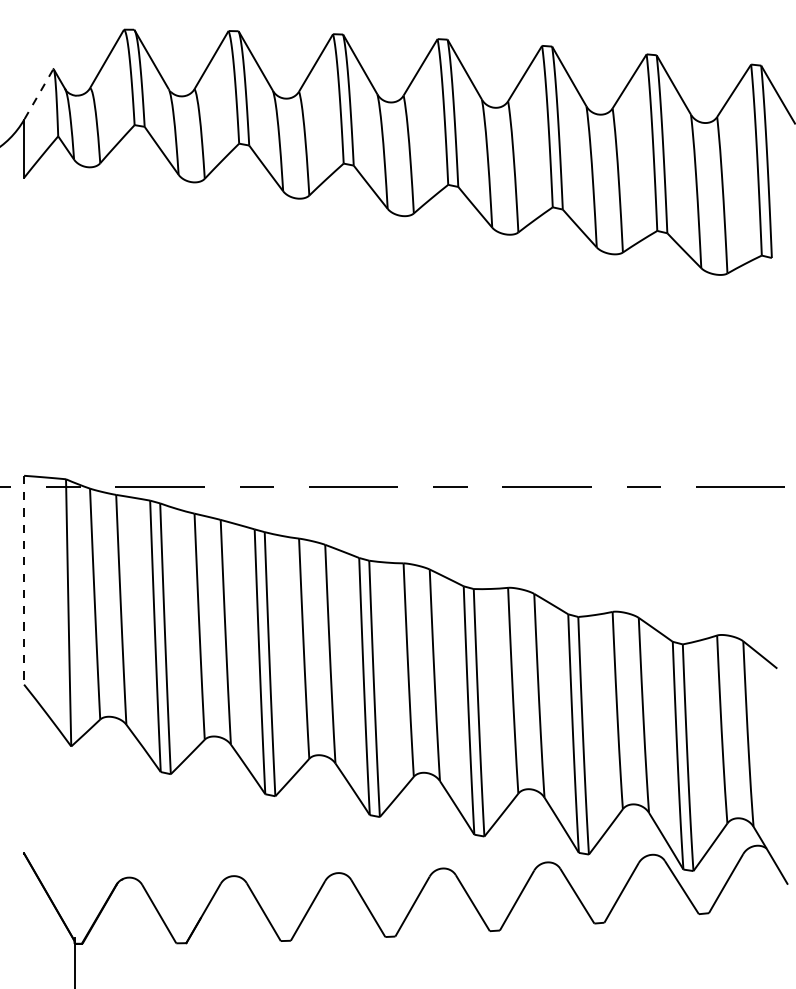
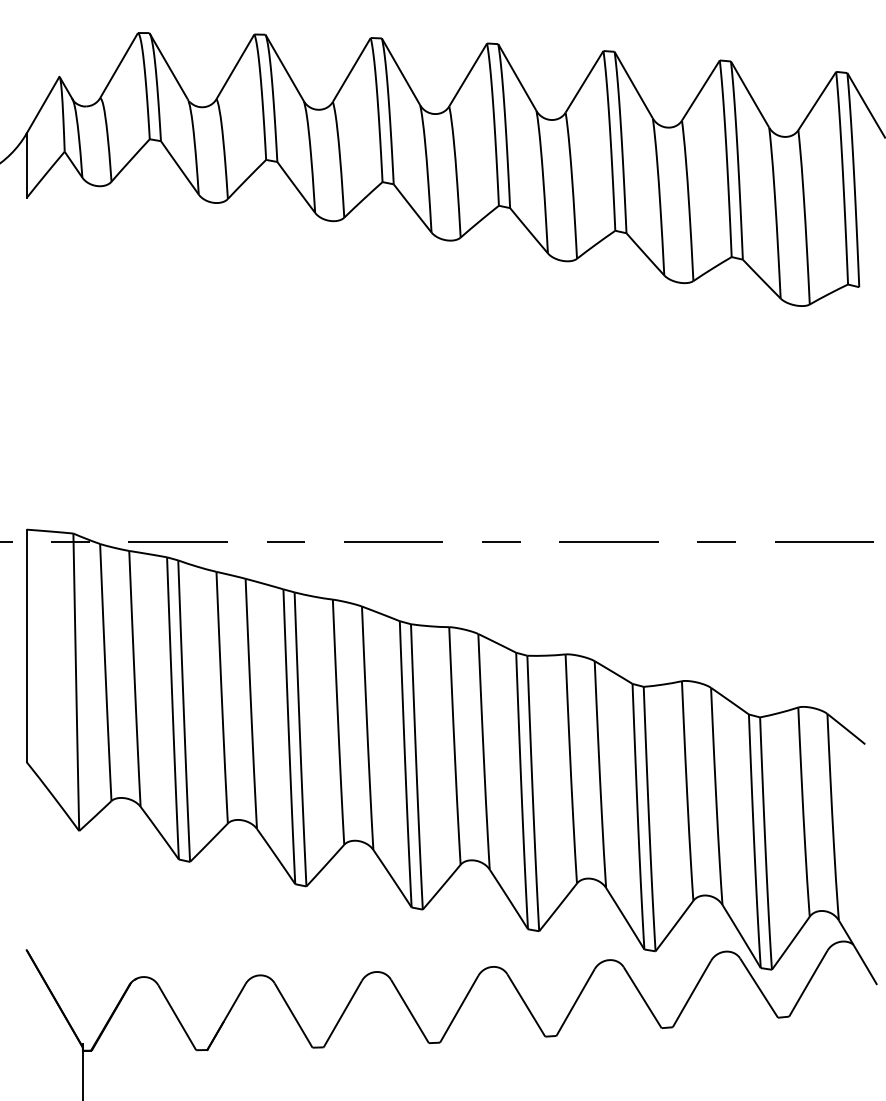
line: (38, 94) -> (42, 105), dashed -> solid
line: (23, 580) -> (26, 646), dashed -> solid

